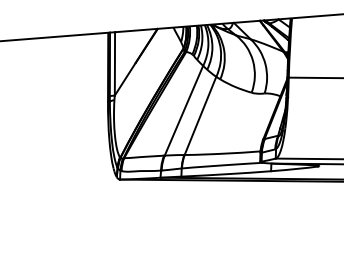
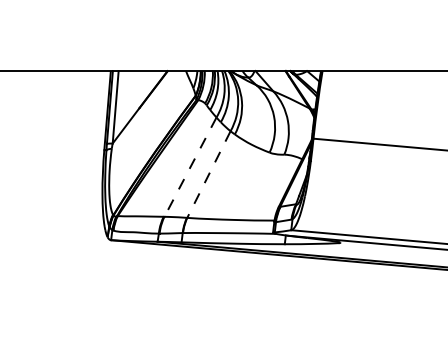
line: (183, 111) -> (190, 167), solid -> dashed
line: (200, 116) -> (208, 175), solid -> dashed

